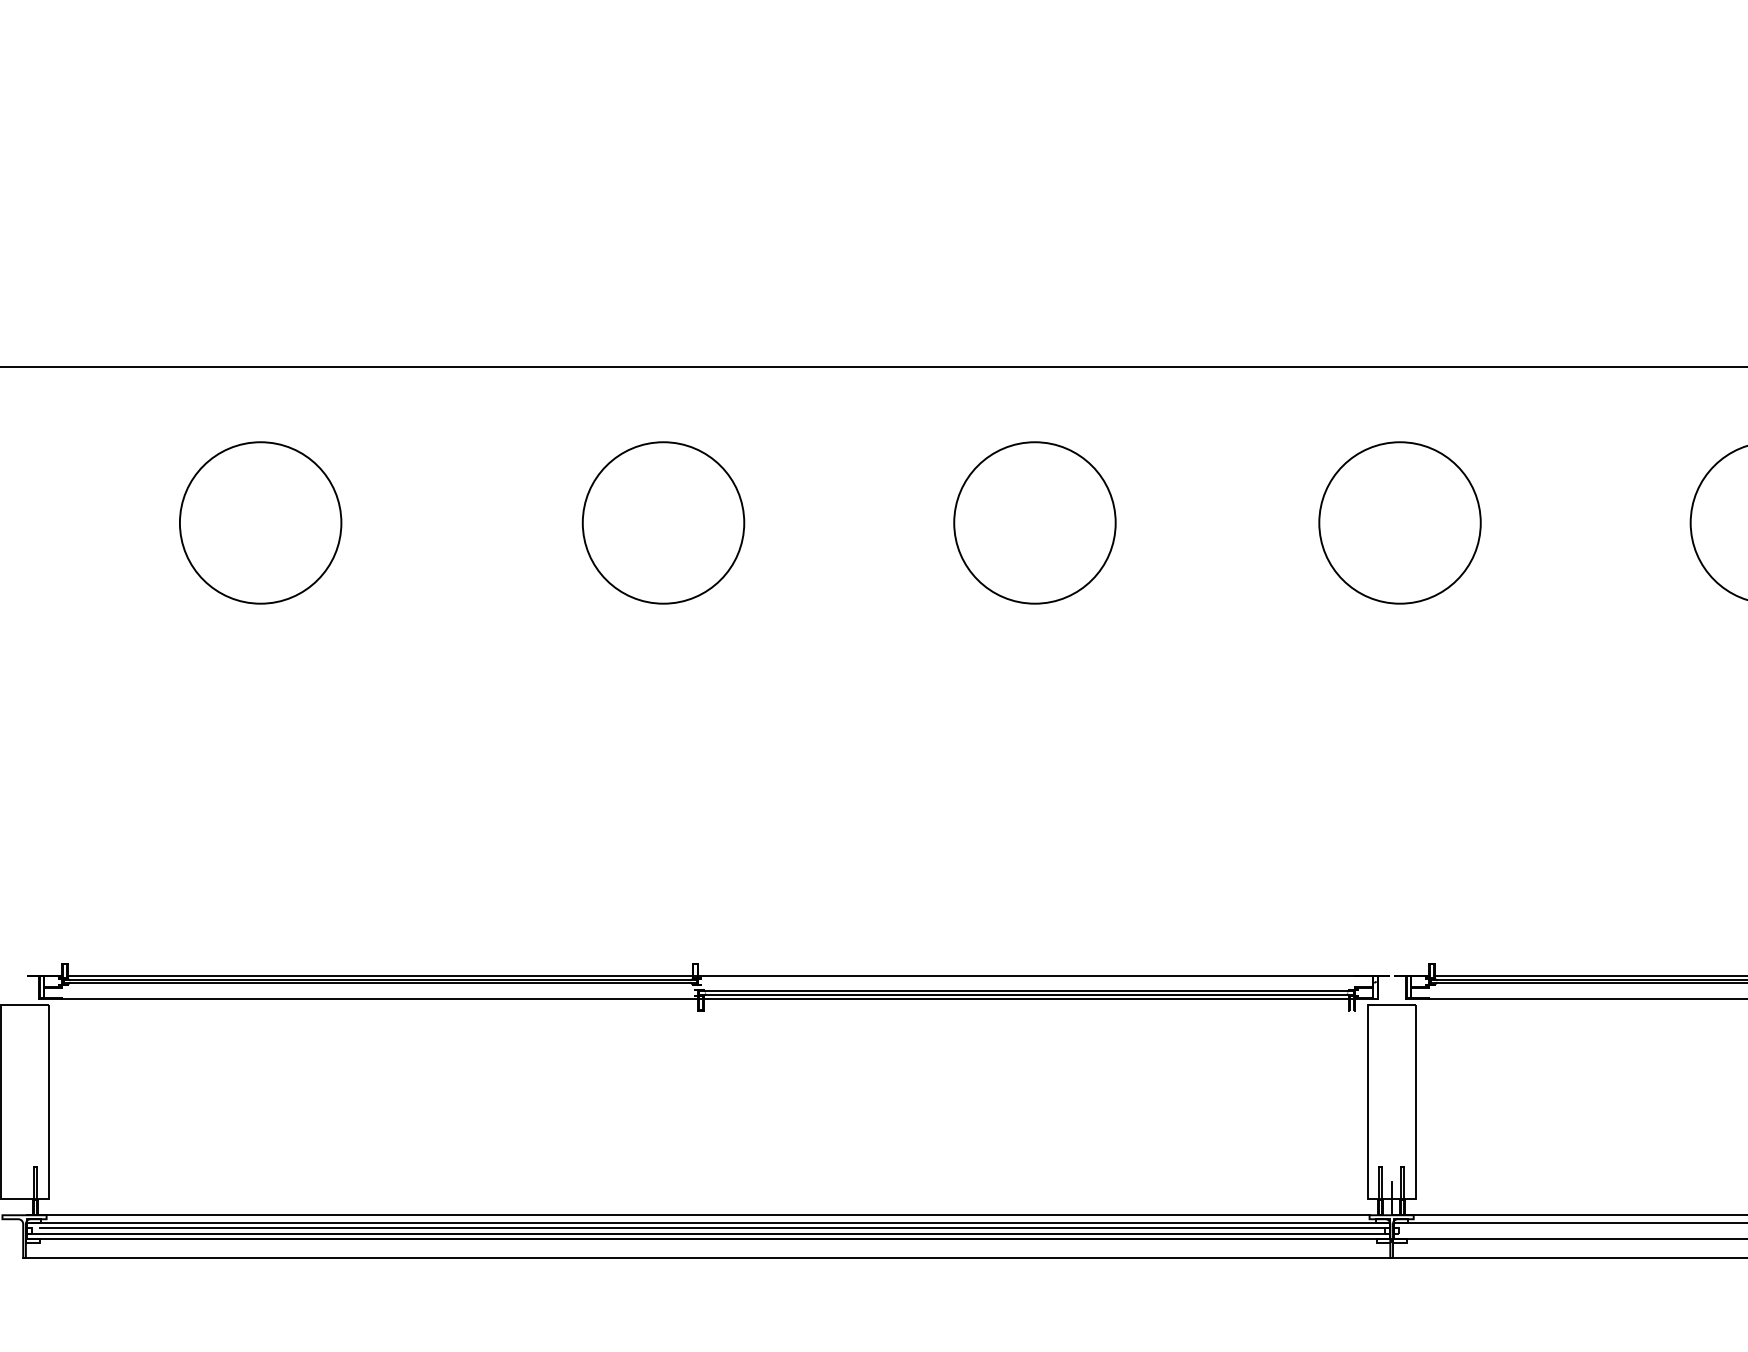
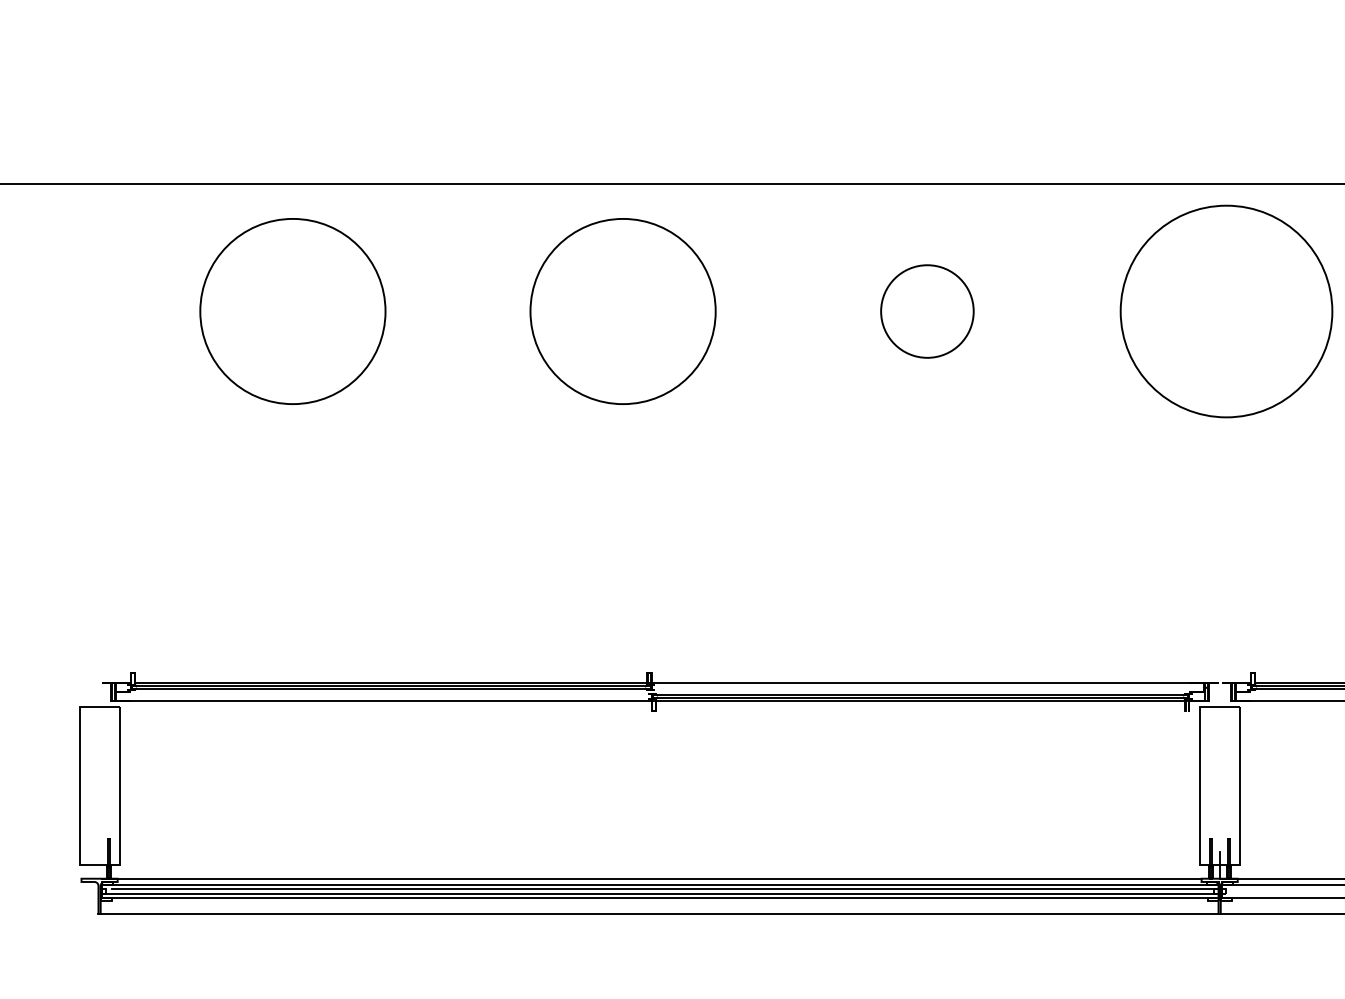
circle: (260, 522) -> (292, 311), size x1.4
circle: (663, 522) -> (623, 311), size x1.4
circle: (1034, 522) -> (927, 311), size x0.7
circle: (1399, 522) -> (1226, 311), size x1.6

